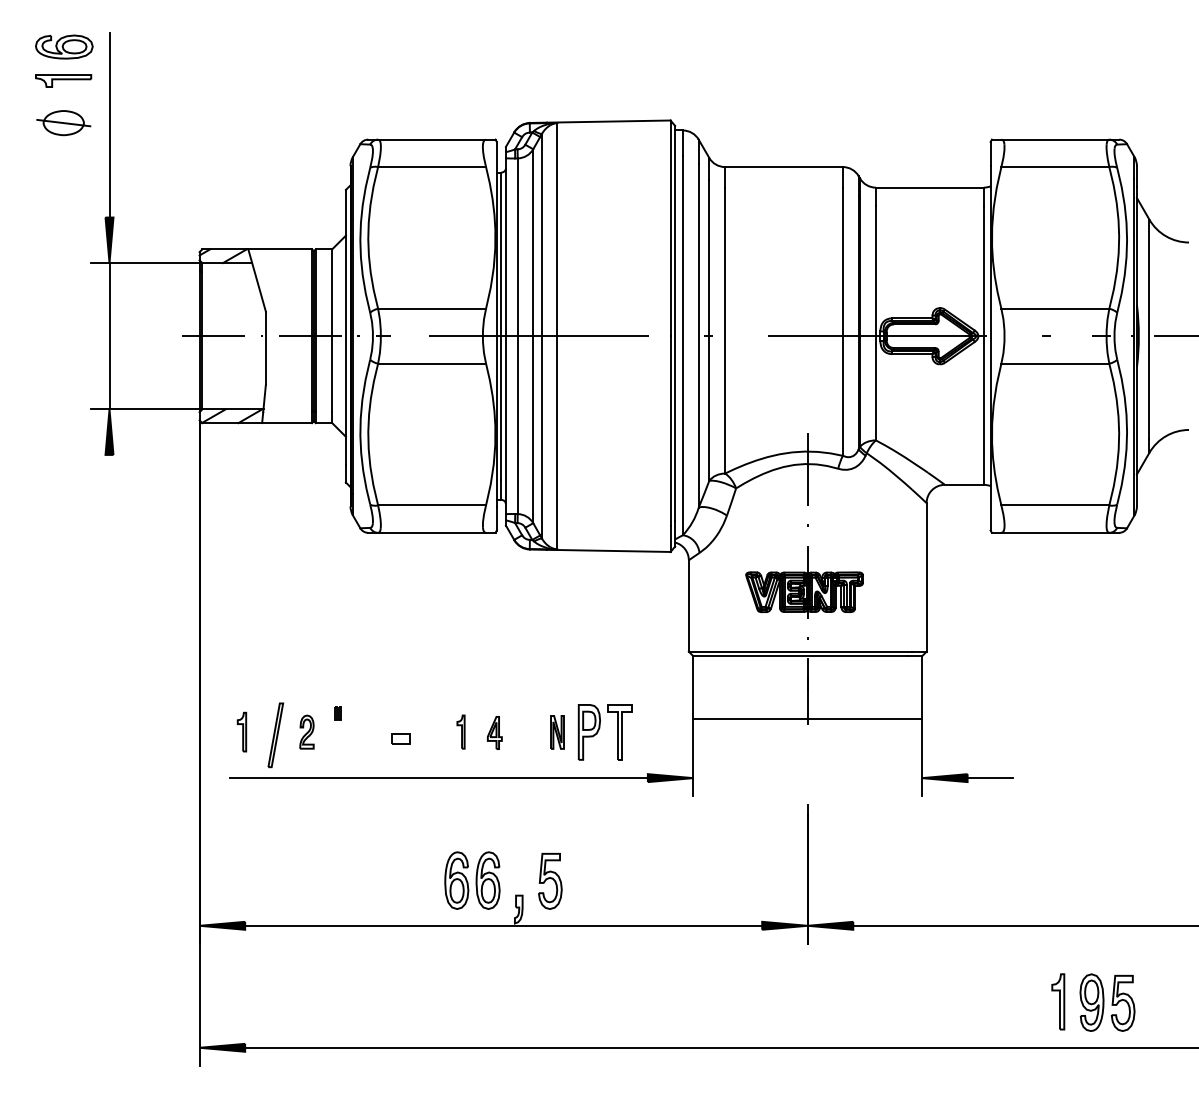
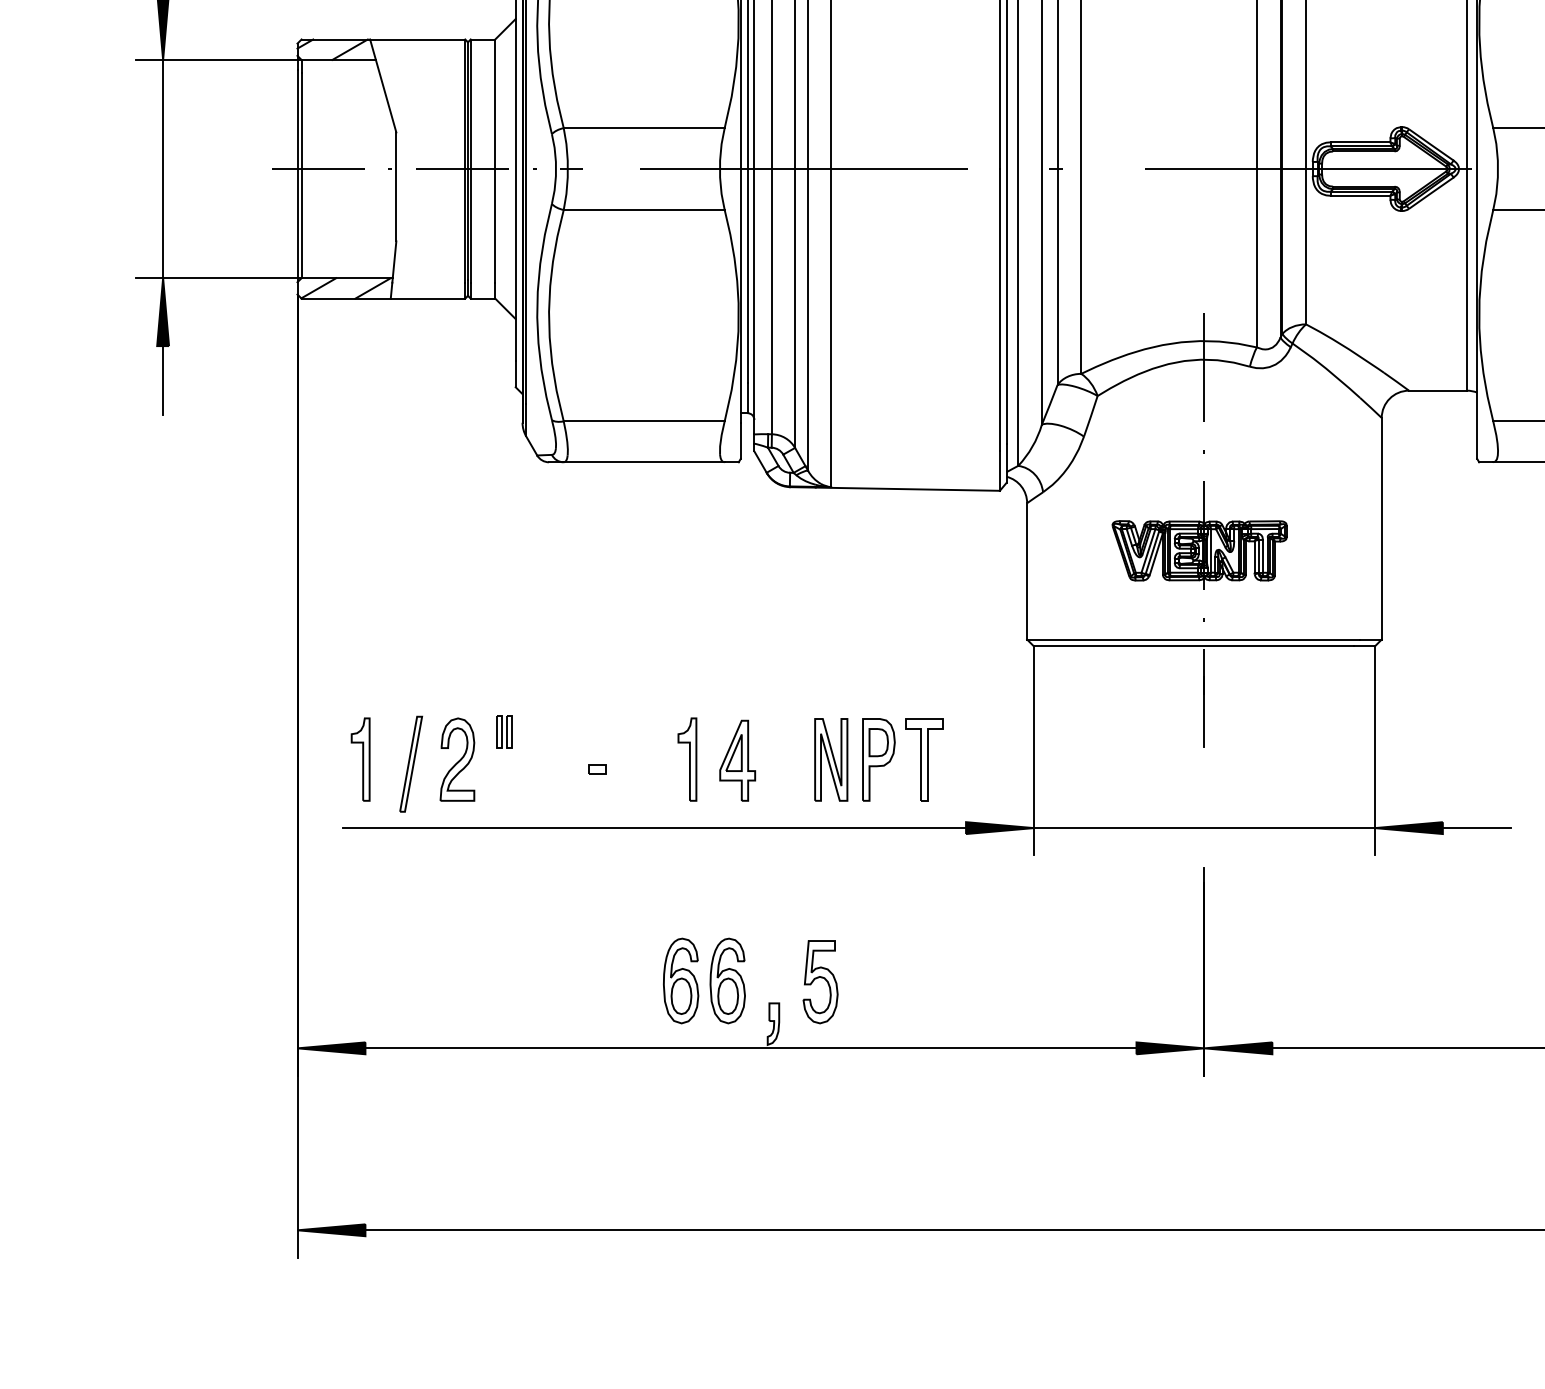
line: (109, 477) -> (163, 379), added
part: (337, 713) -> (503, 731), size x1.67
line: (807, 719) -> (1204, 828), moved
part: (241, 731) -> (359, 758), size x1.43
part: (306, 731) -> (456, 758), size x1.67
part: (460, 731) -> (686, 758), size x1.67
part: (494, 732) -> (737, 760), size x1.67
part: (557, 732) -> (831, 760), size x1.67
part: (400, 738) -> (597, 768), size x0.62

